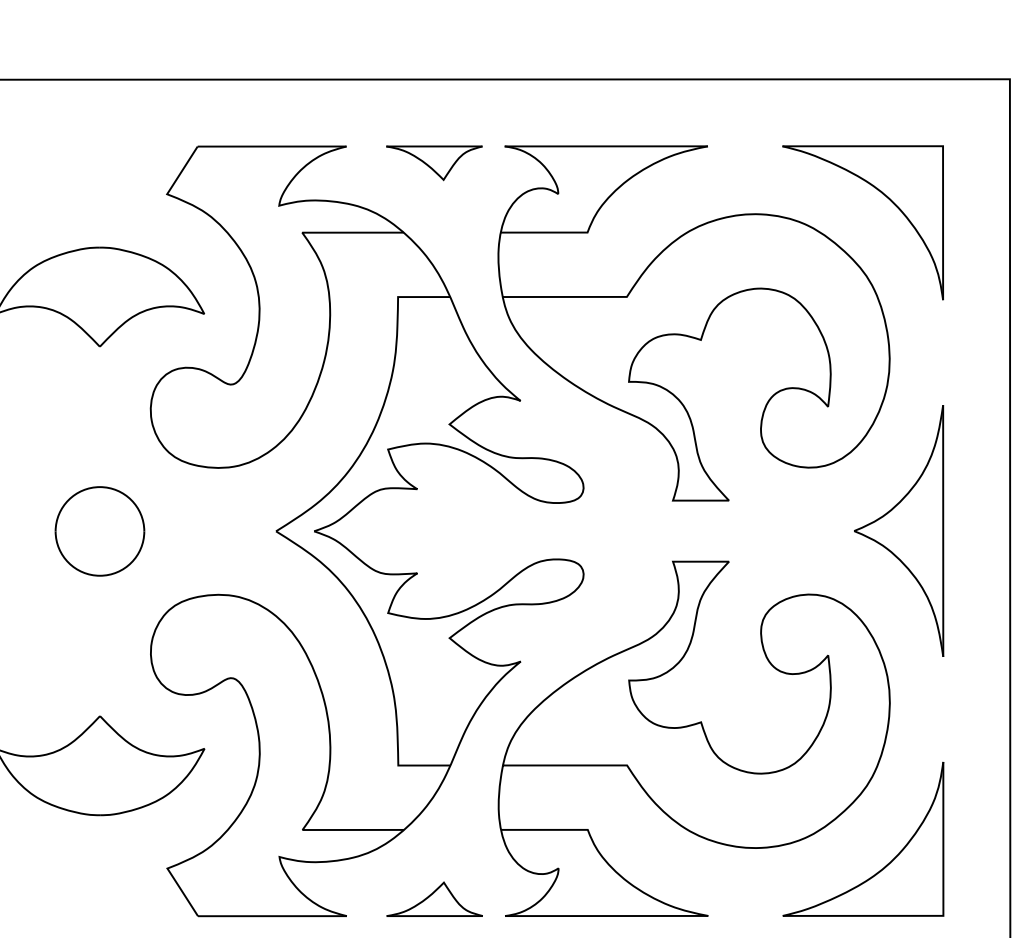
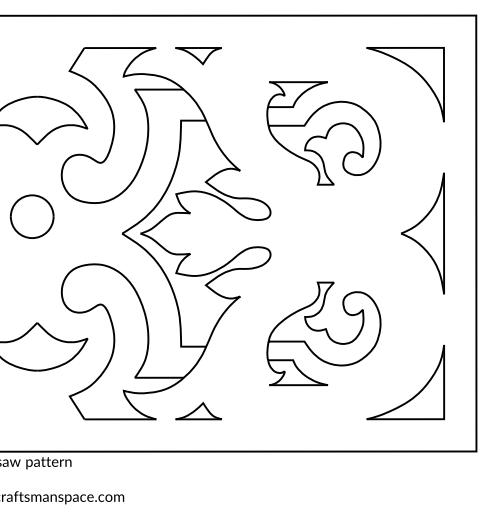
part: (693, 323) -> (323, 133), size x0.6
part: (100, 530) -> (32, 216), moved
part: (693, 738) -> (323, 333), size x0.6

